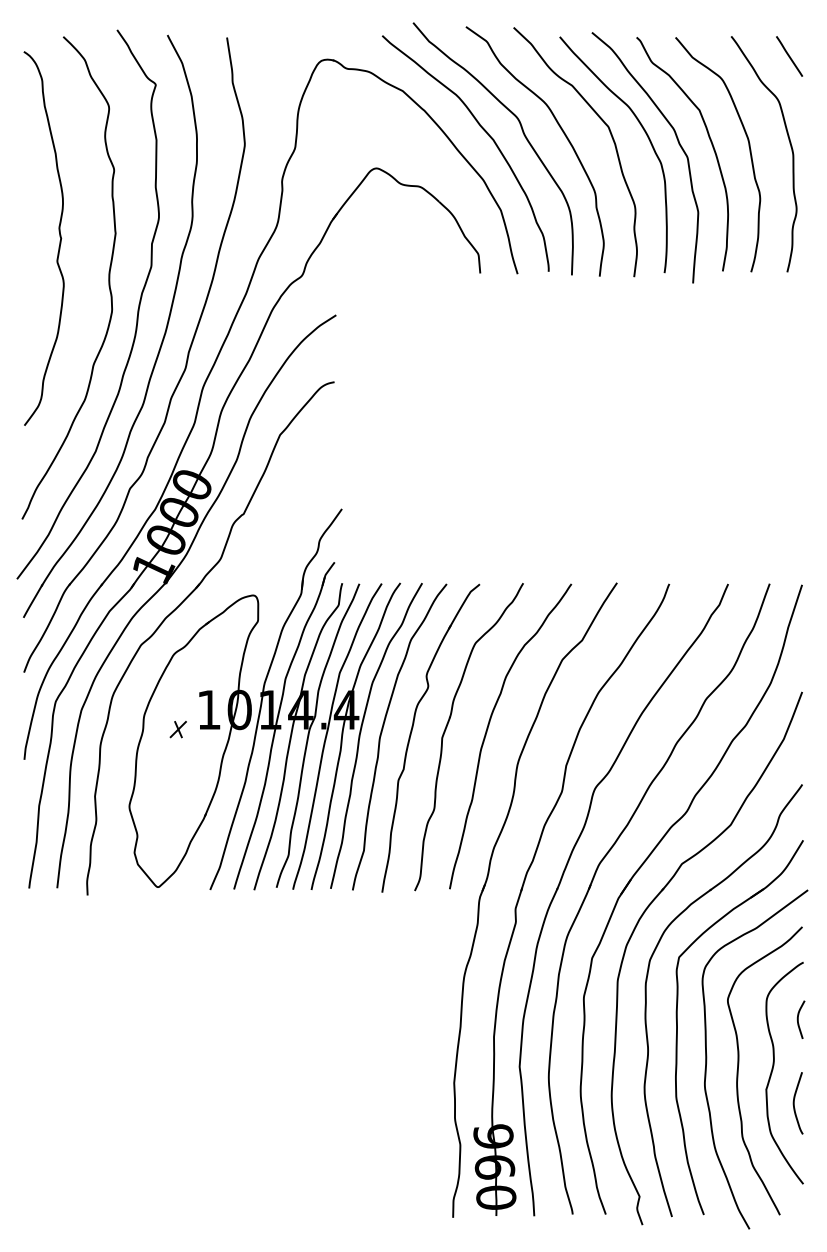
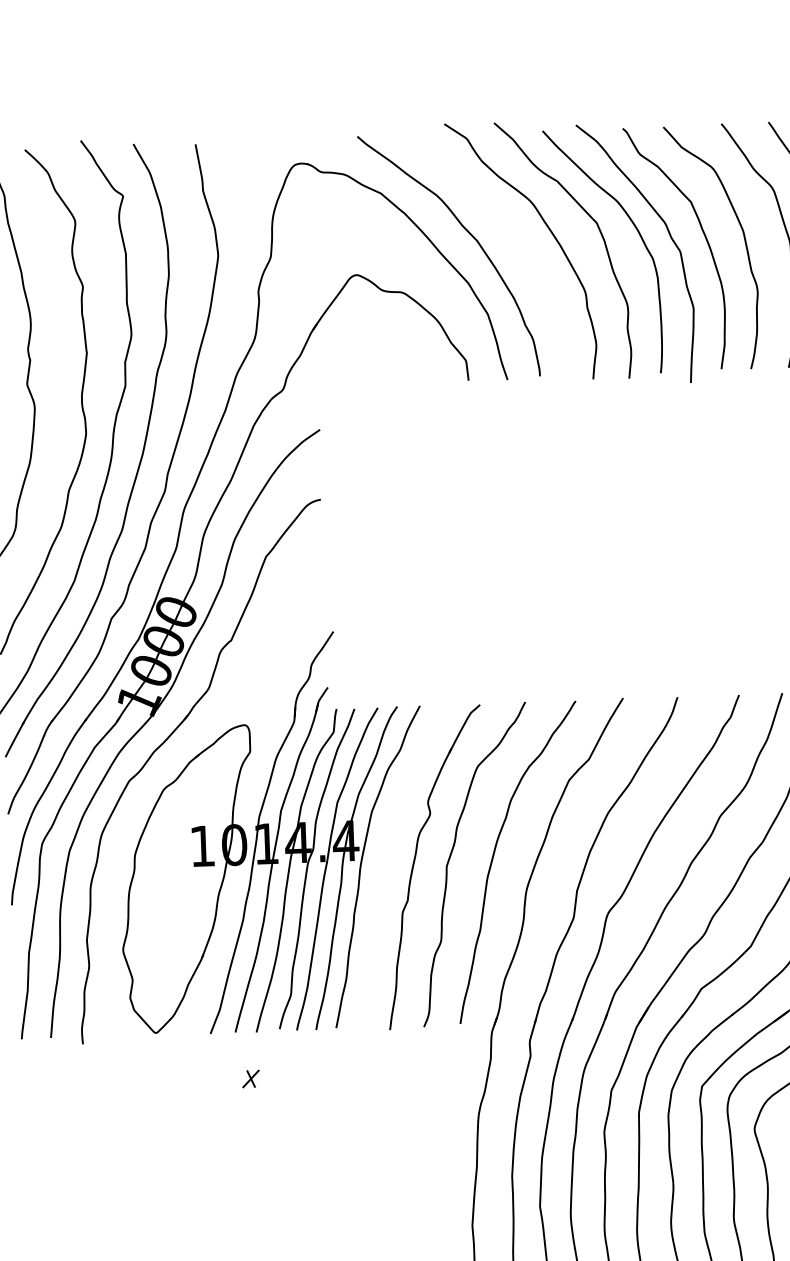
curve: (523, 135) -> (508, 235), removed
part: (177, 729) -> (250, 1078), moved
curve: (383, 729) -> (385, 859), removed

